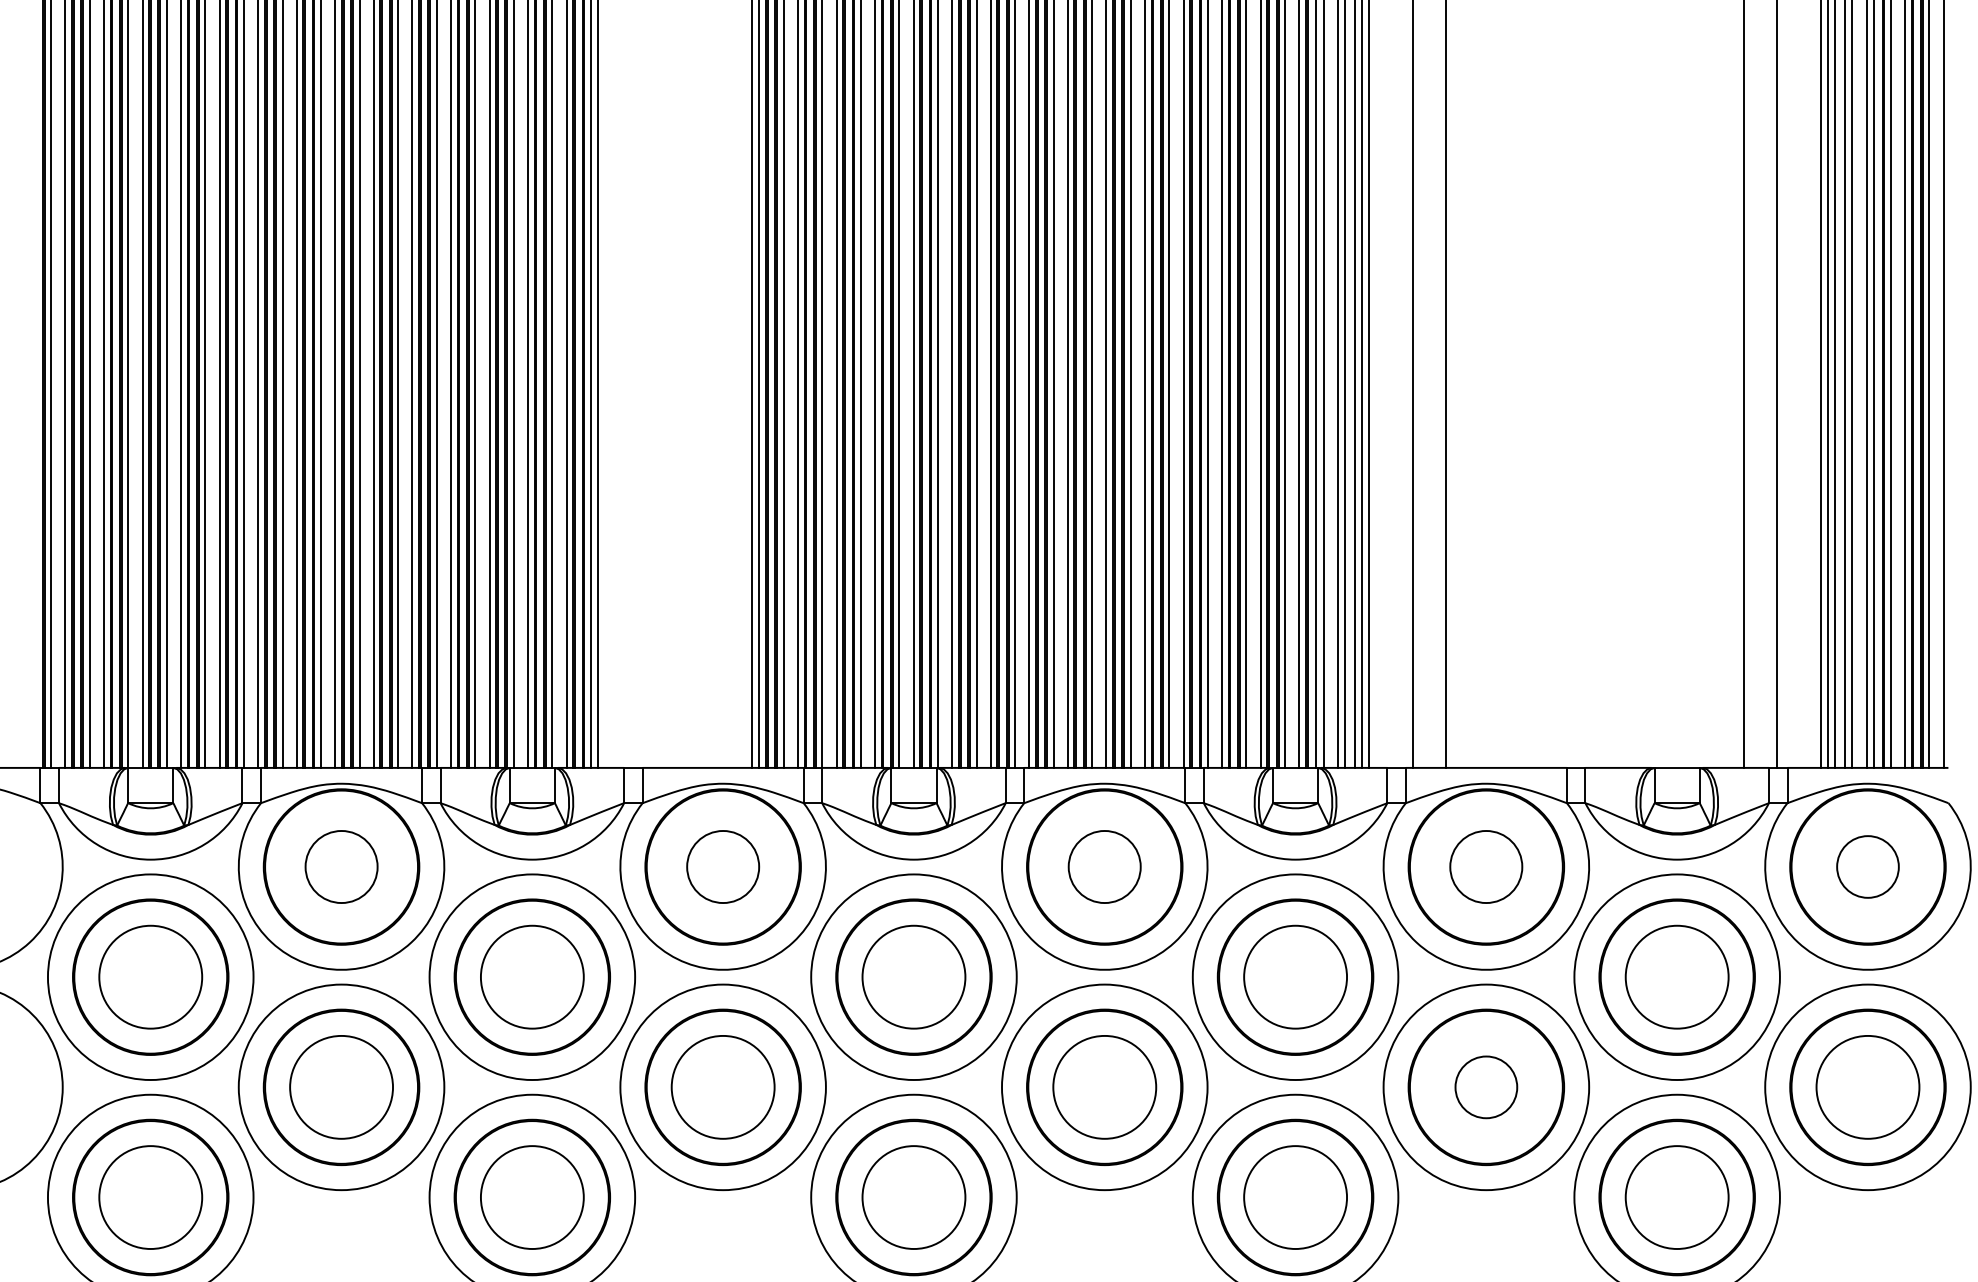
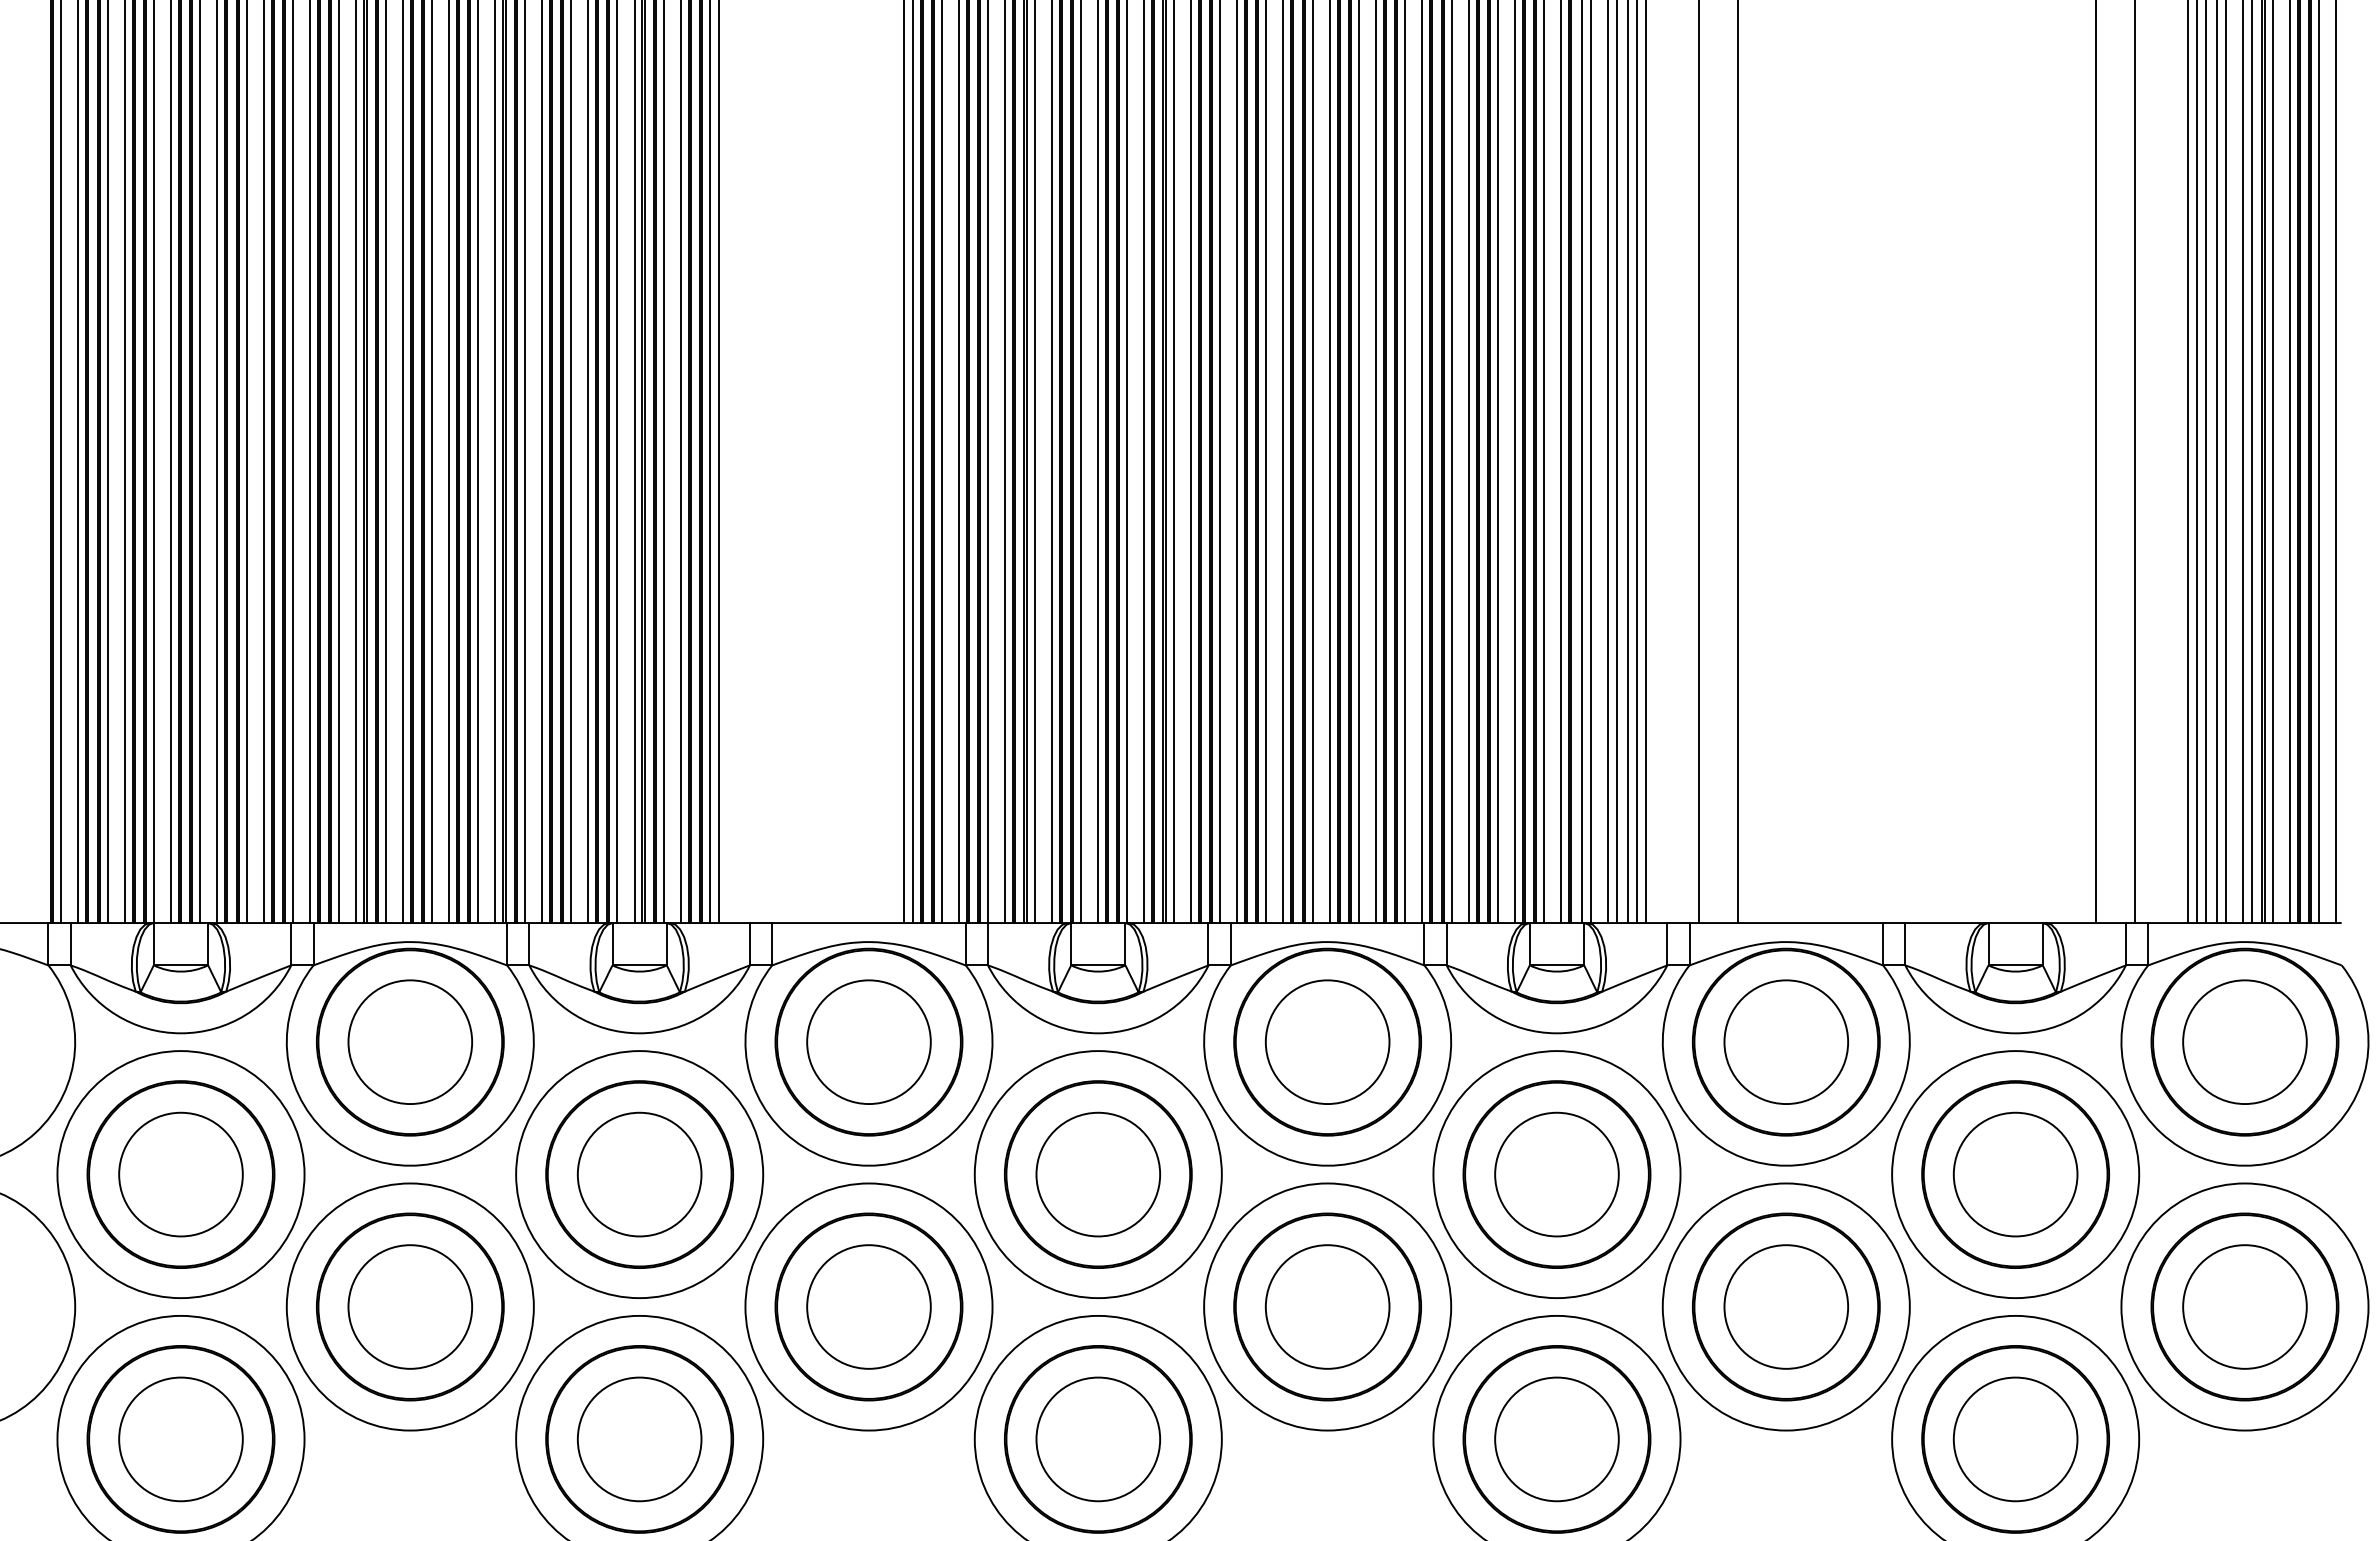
circle: (341, 866) -> (410, 1041), size x1.43
circle: (722, 866) -> (868, 1041), size x1.43
circle: (1104, 866) -> (1327, 1041), size x1.43
circle: (1485, 866) -> (1785, 1041), size x1.43
circle: (1867, 866) -> (2244, 1041), size x1.67
circle: (1486, 1086) -> (1786, 1306), size x1.67

